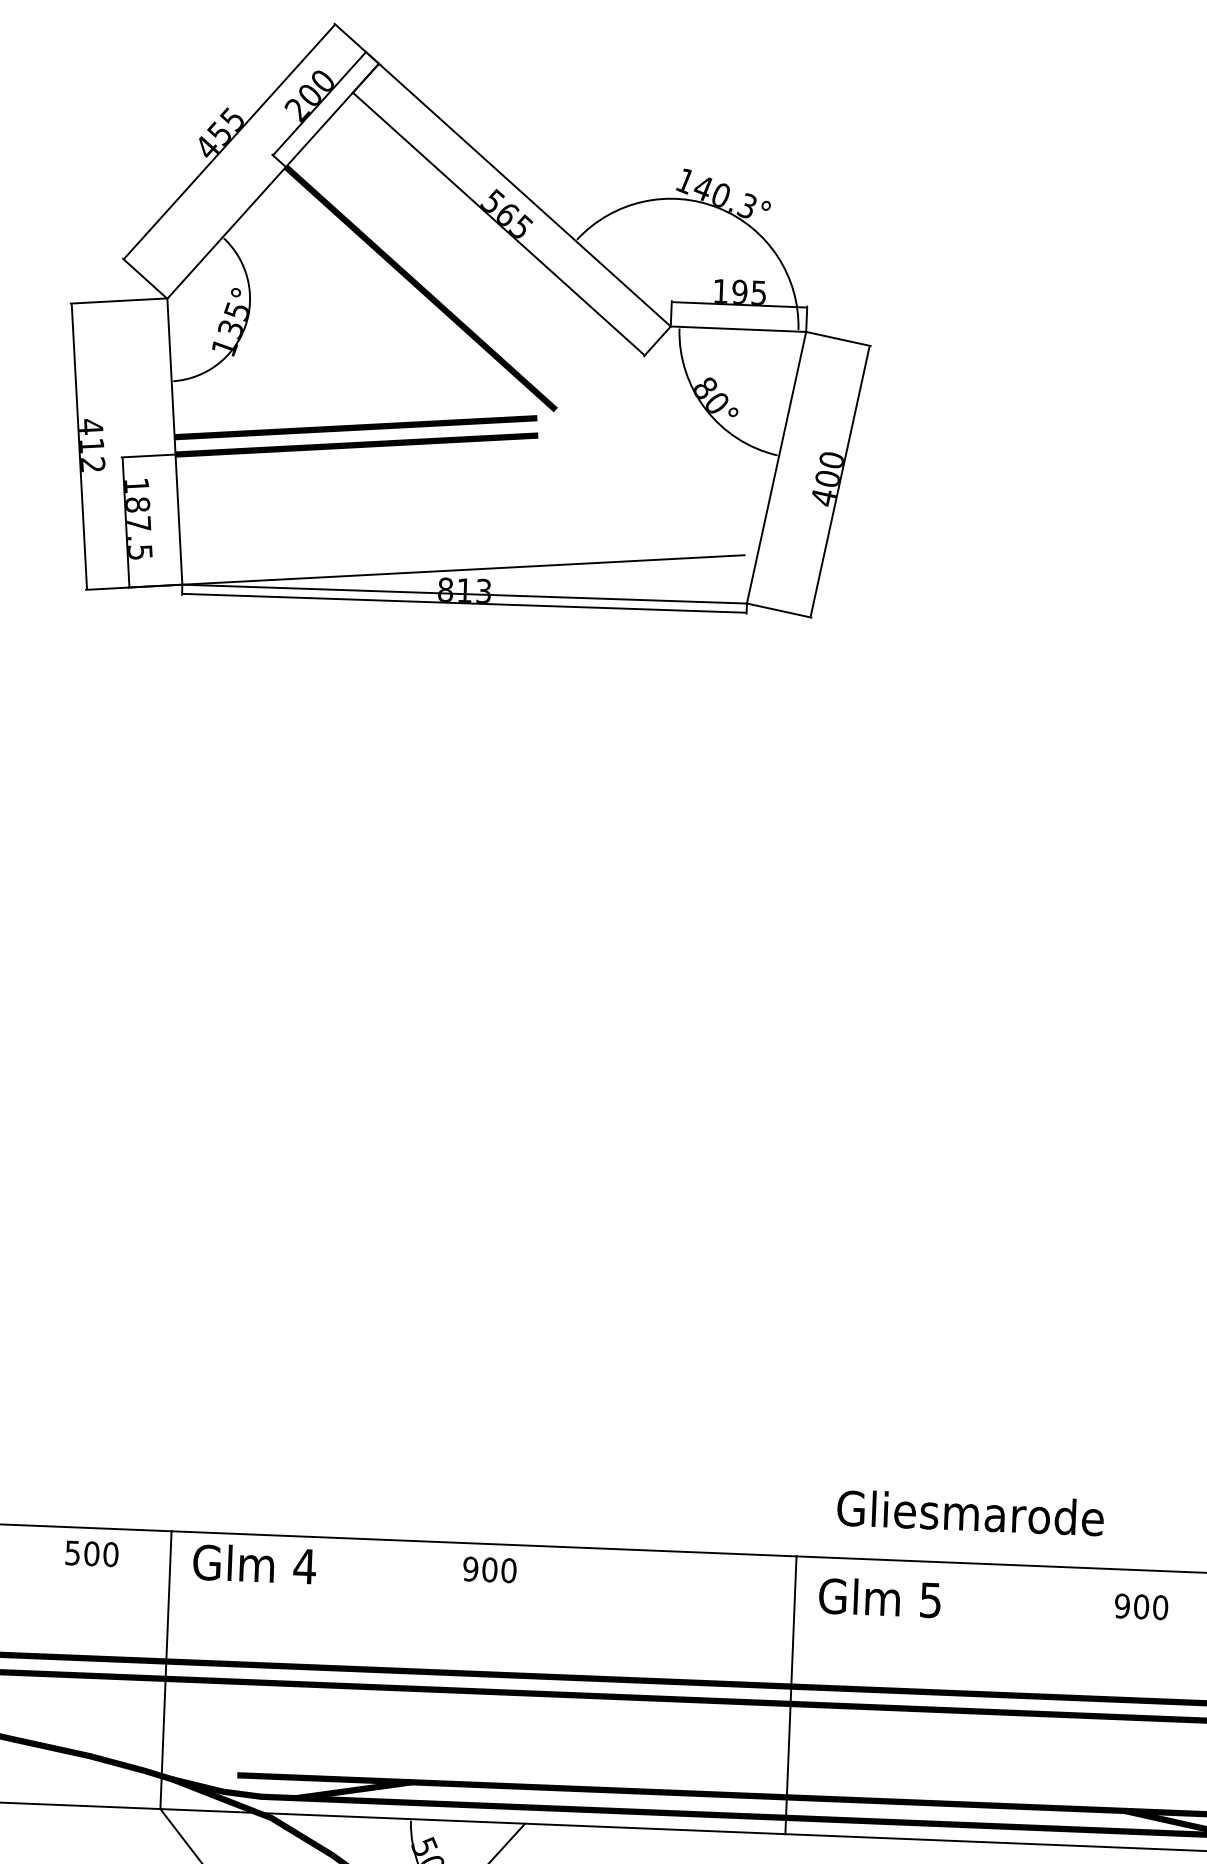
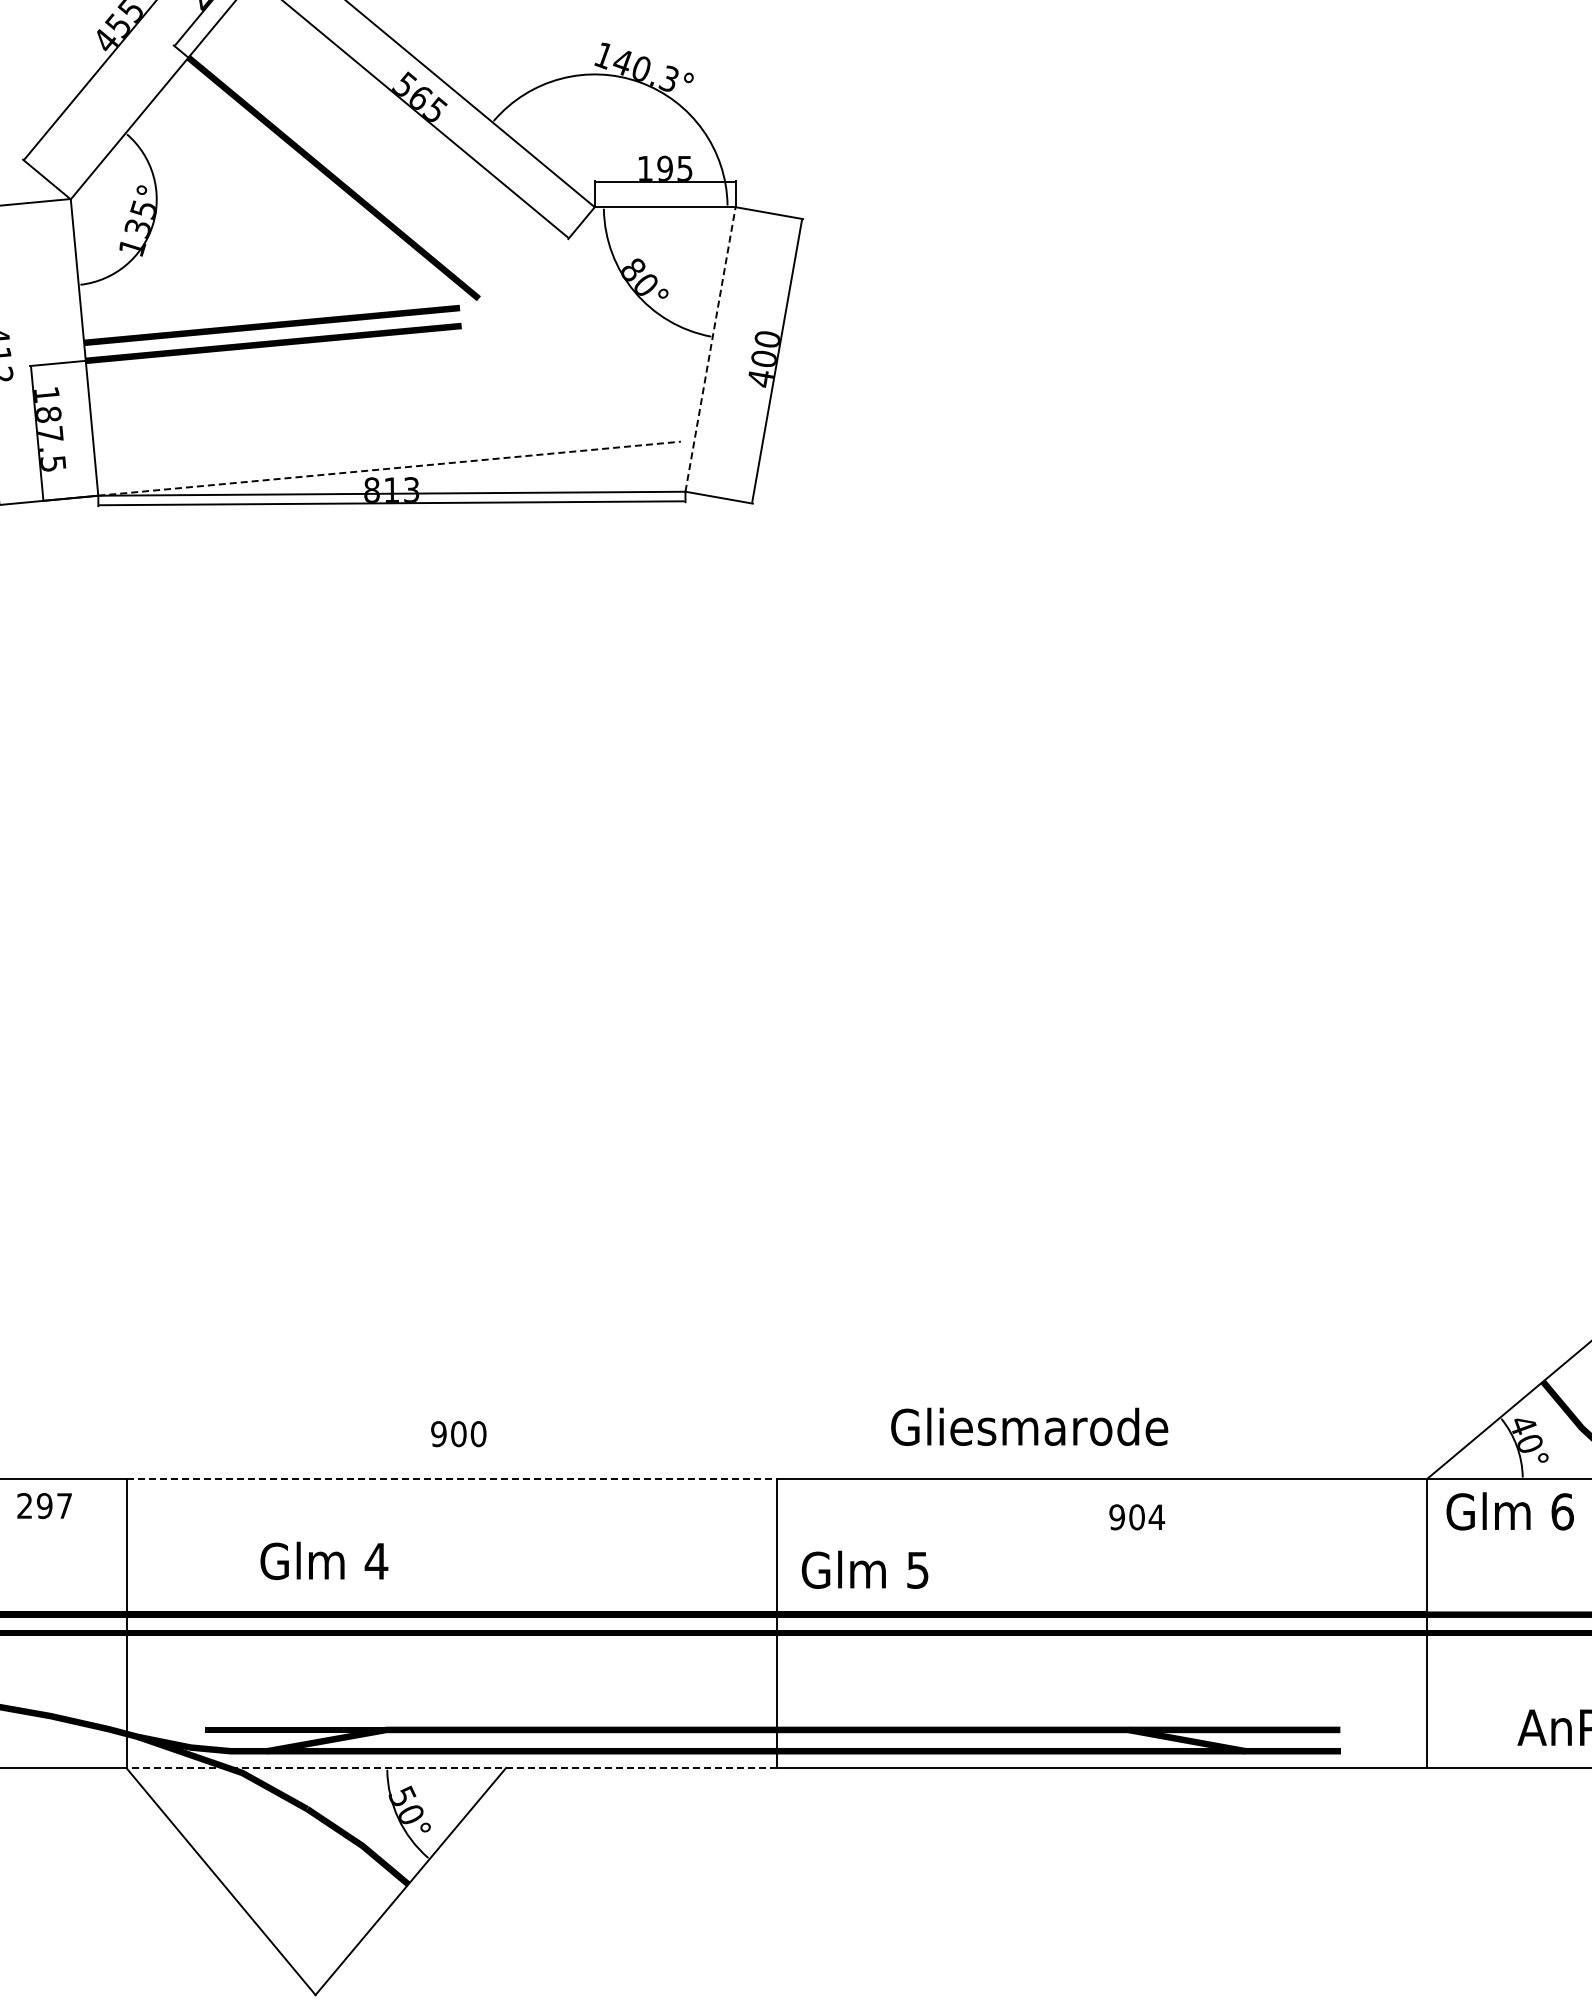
line: (776, 466) -> (710, 348), solid -> dashed
line: (463, 569) -> (389, 468), solid -> dashed
text: (970, 1512) -> (1029, 1426), moved
line: (484, 1544) -> (452, 1479), solid -> dashed
text: (91, 1554) -> (44, 1506), 500 -> 297
text: (254, 1563) -> (324, 1560), moved
text: (489, 1570) -> (458, 1434), moved
text: (879, 1597) -> (864, 1569), moved
text: (1160, 1607) -> (1156, 1517), 900 -> 904
line: (472, 1821) -> (451, 1768), solid -> dashed

